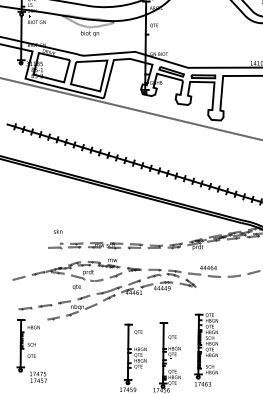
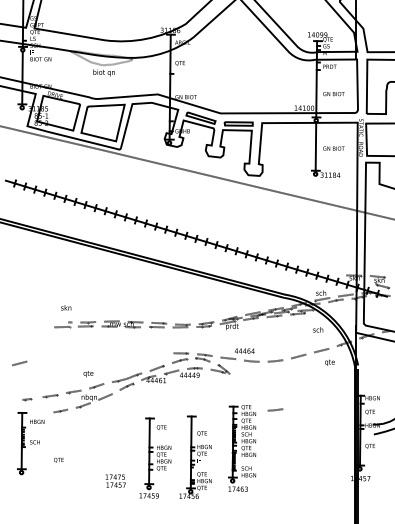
part: (87, 269) -> (100, 353), removed
part: (24, 308) -> (26, 399), size x0.6
line: (234, 317) -> (275, 409), added
text: (31, 355) -> (58, 459), moved
text: (38, 376) -> (115, 480), moved

